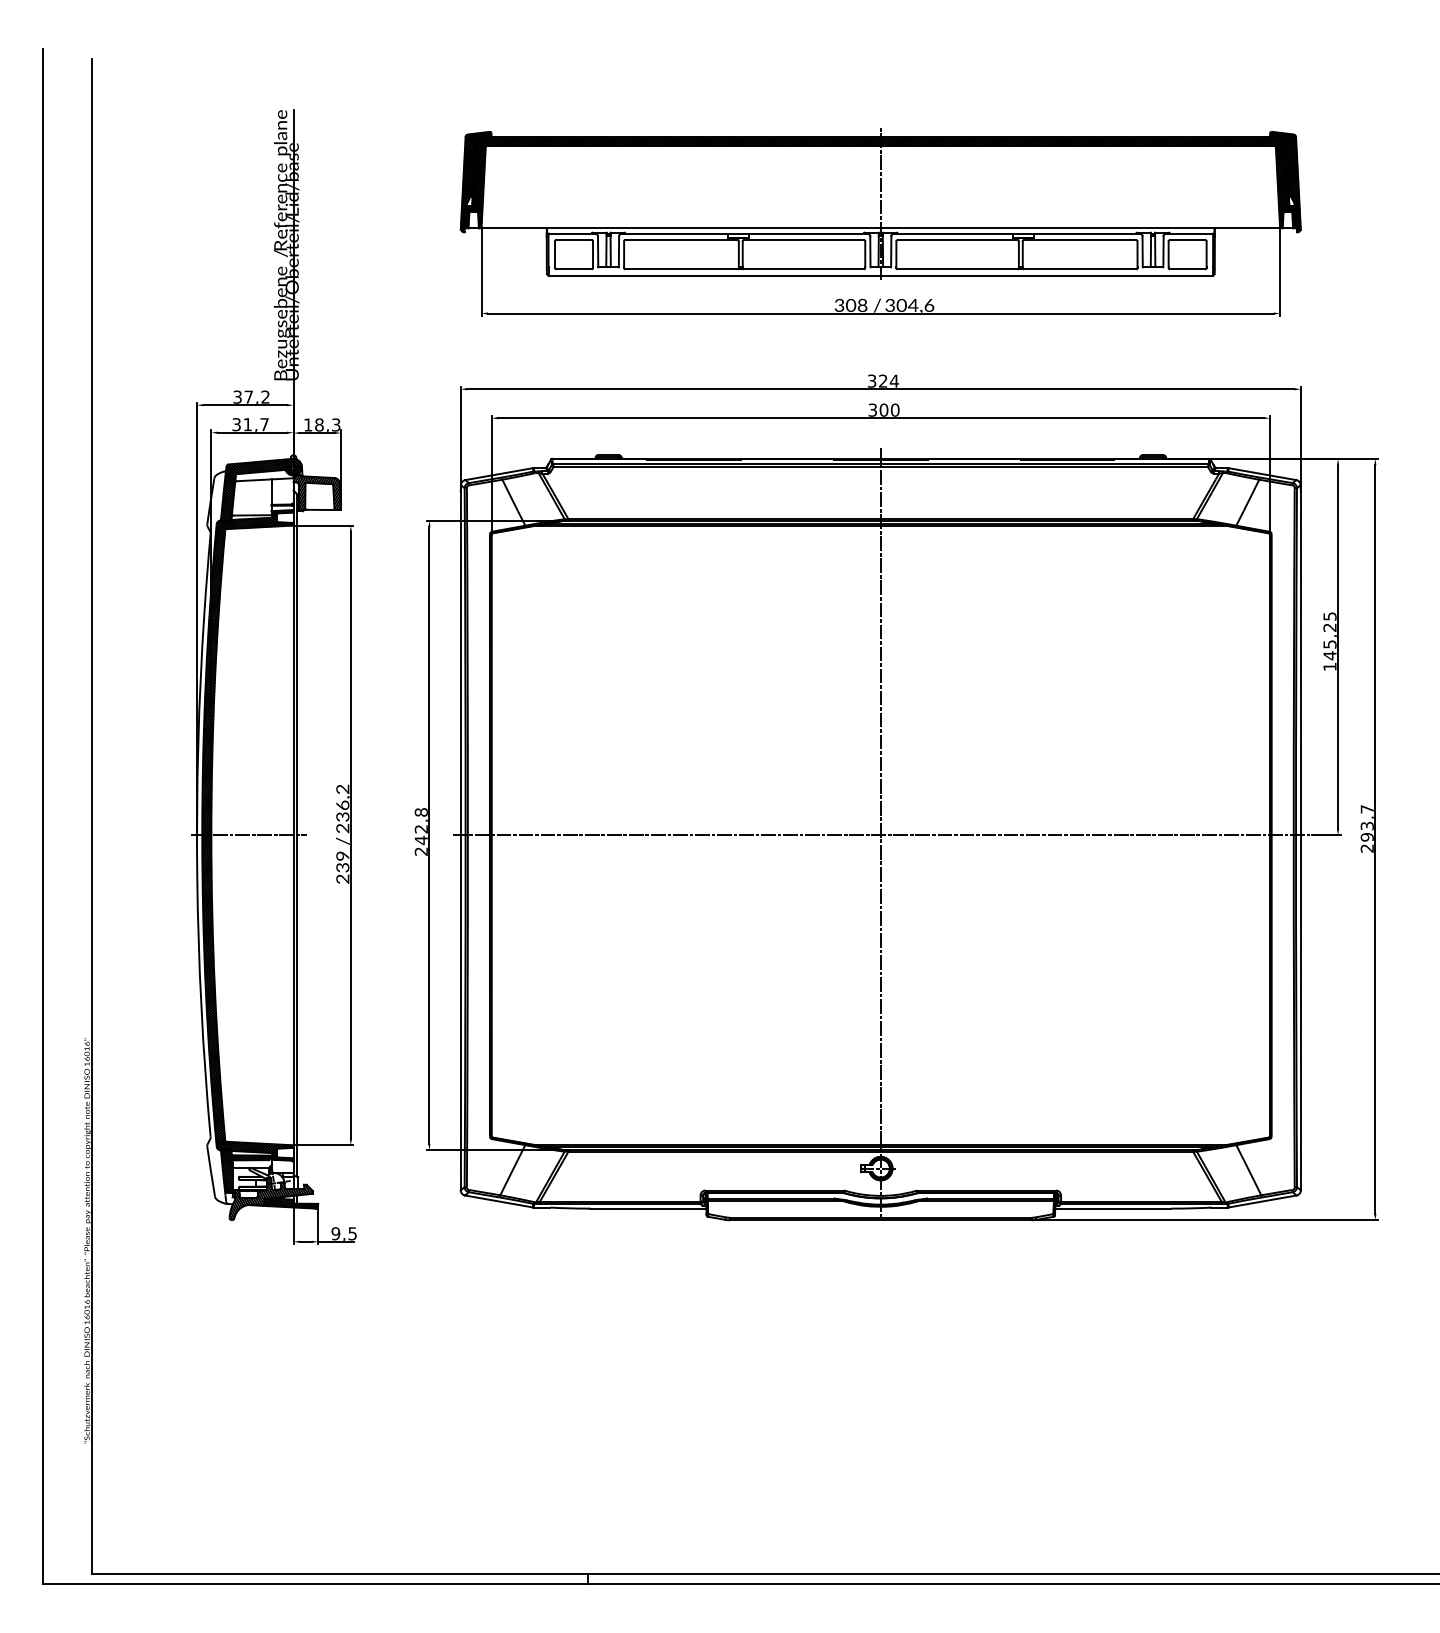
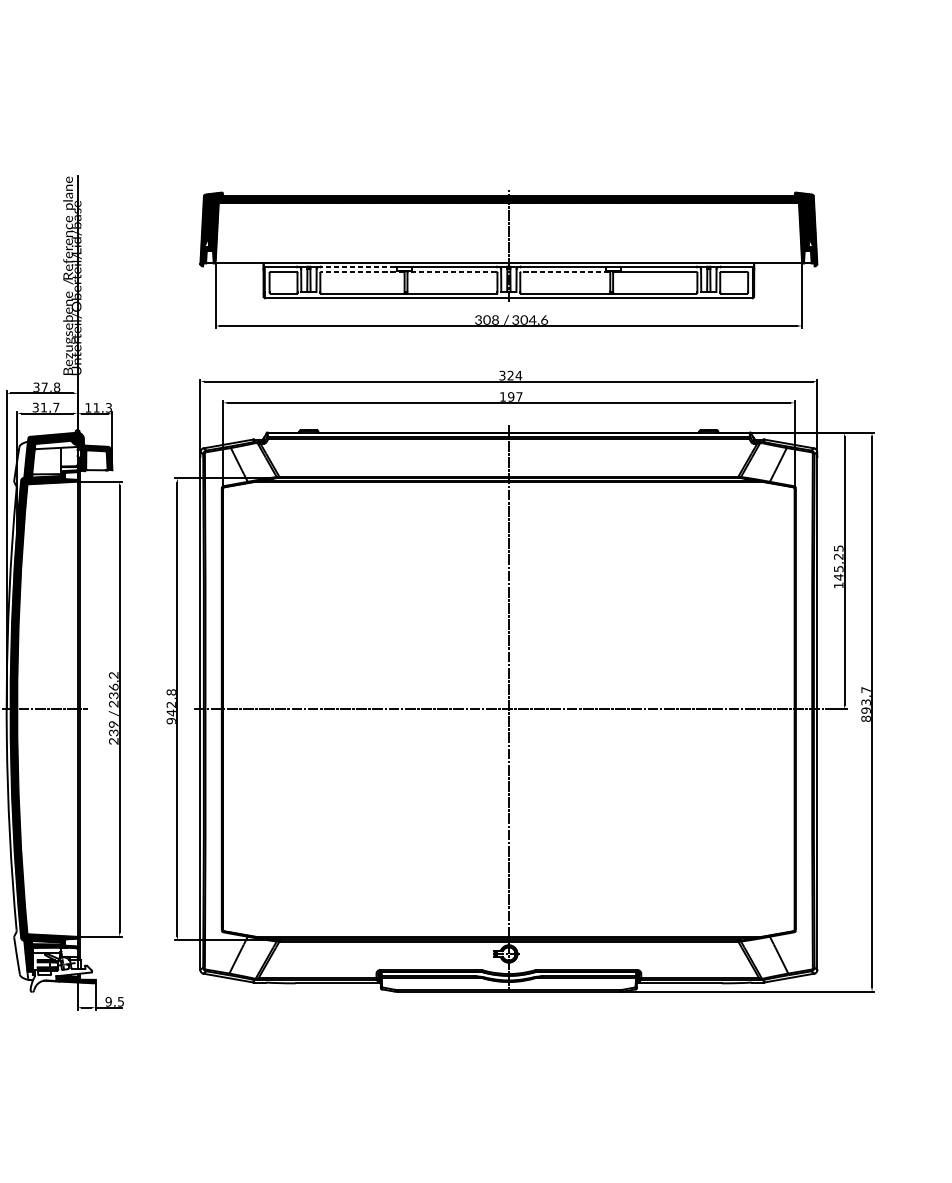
line: (674, 233) -> (357, 267), solid -> dashed
line: (680, 240) -> (361, 272), solid -> dashed
line: (804, 240) -> (452, 272), solid -> dashed
line: (957, 240) -> (565, 272), solid -> dashed
text: (265, 396) -> (56, 386), 37,2 -> 37,8
text: (883, 409) -> (510, 396), 300 -> 197
text: (319, 424) -> (96, 407), 18,3 -> 11,3
text: (1366, 848) -> (865, 718), 293,7 -> 893,7
text: (420, 851) -> (170, 721), 242,8 -> 942,8
hatch: (270, 1199) -> (60, 976), removed

